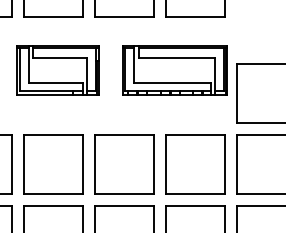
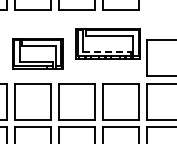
part: (57, 70) -> (37, 53), moved
line: (172, 83) -> (106, 51), solid -> dashed

